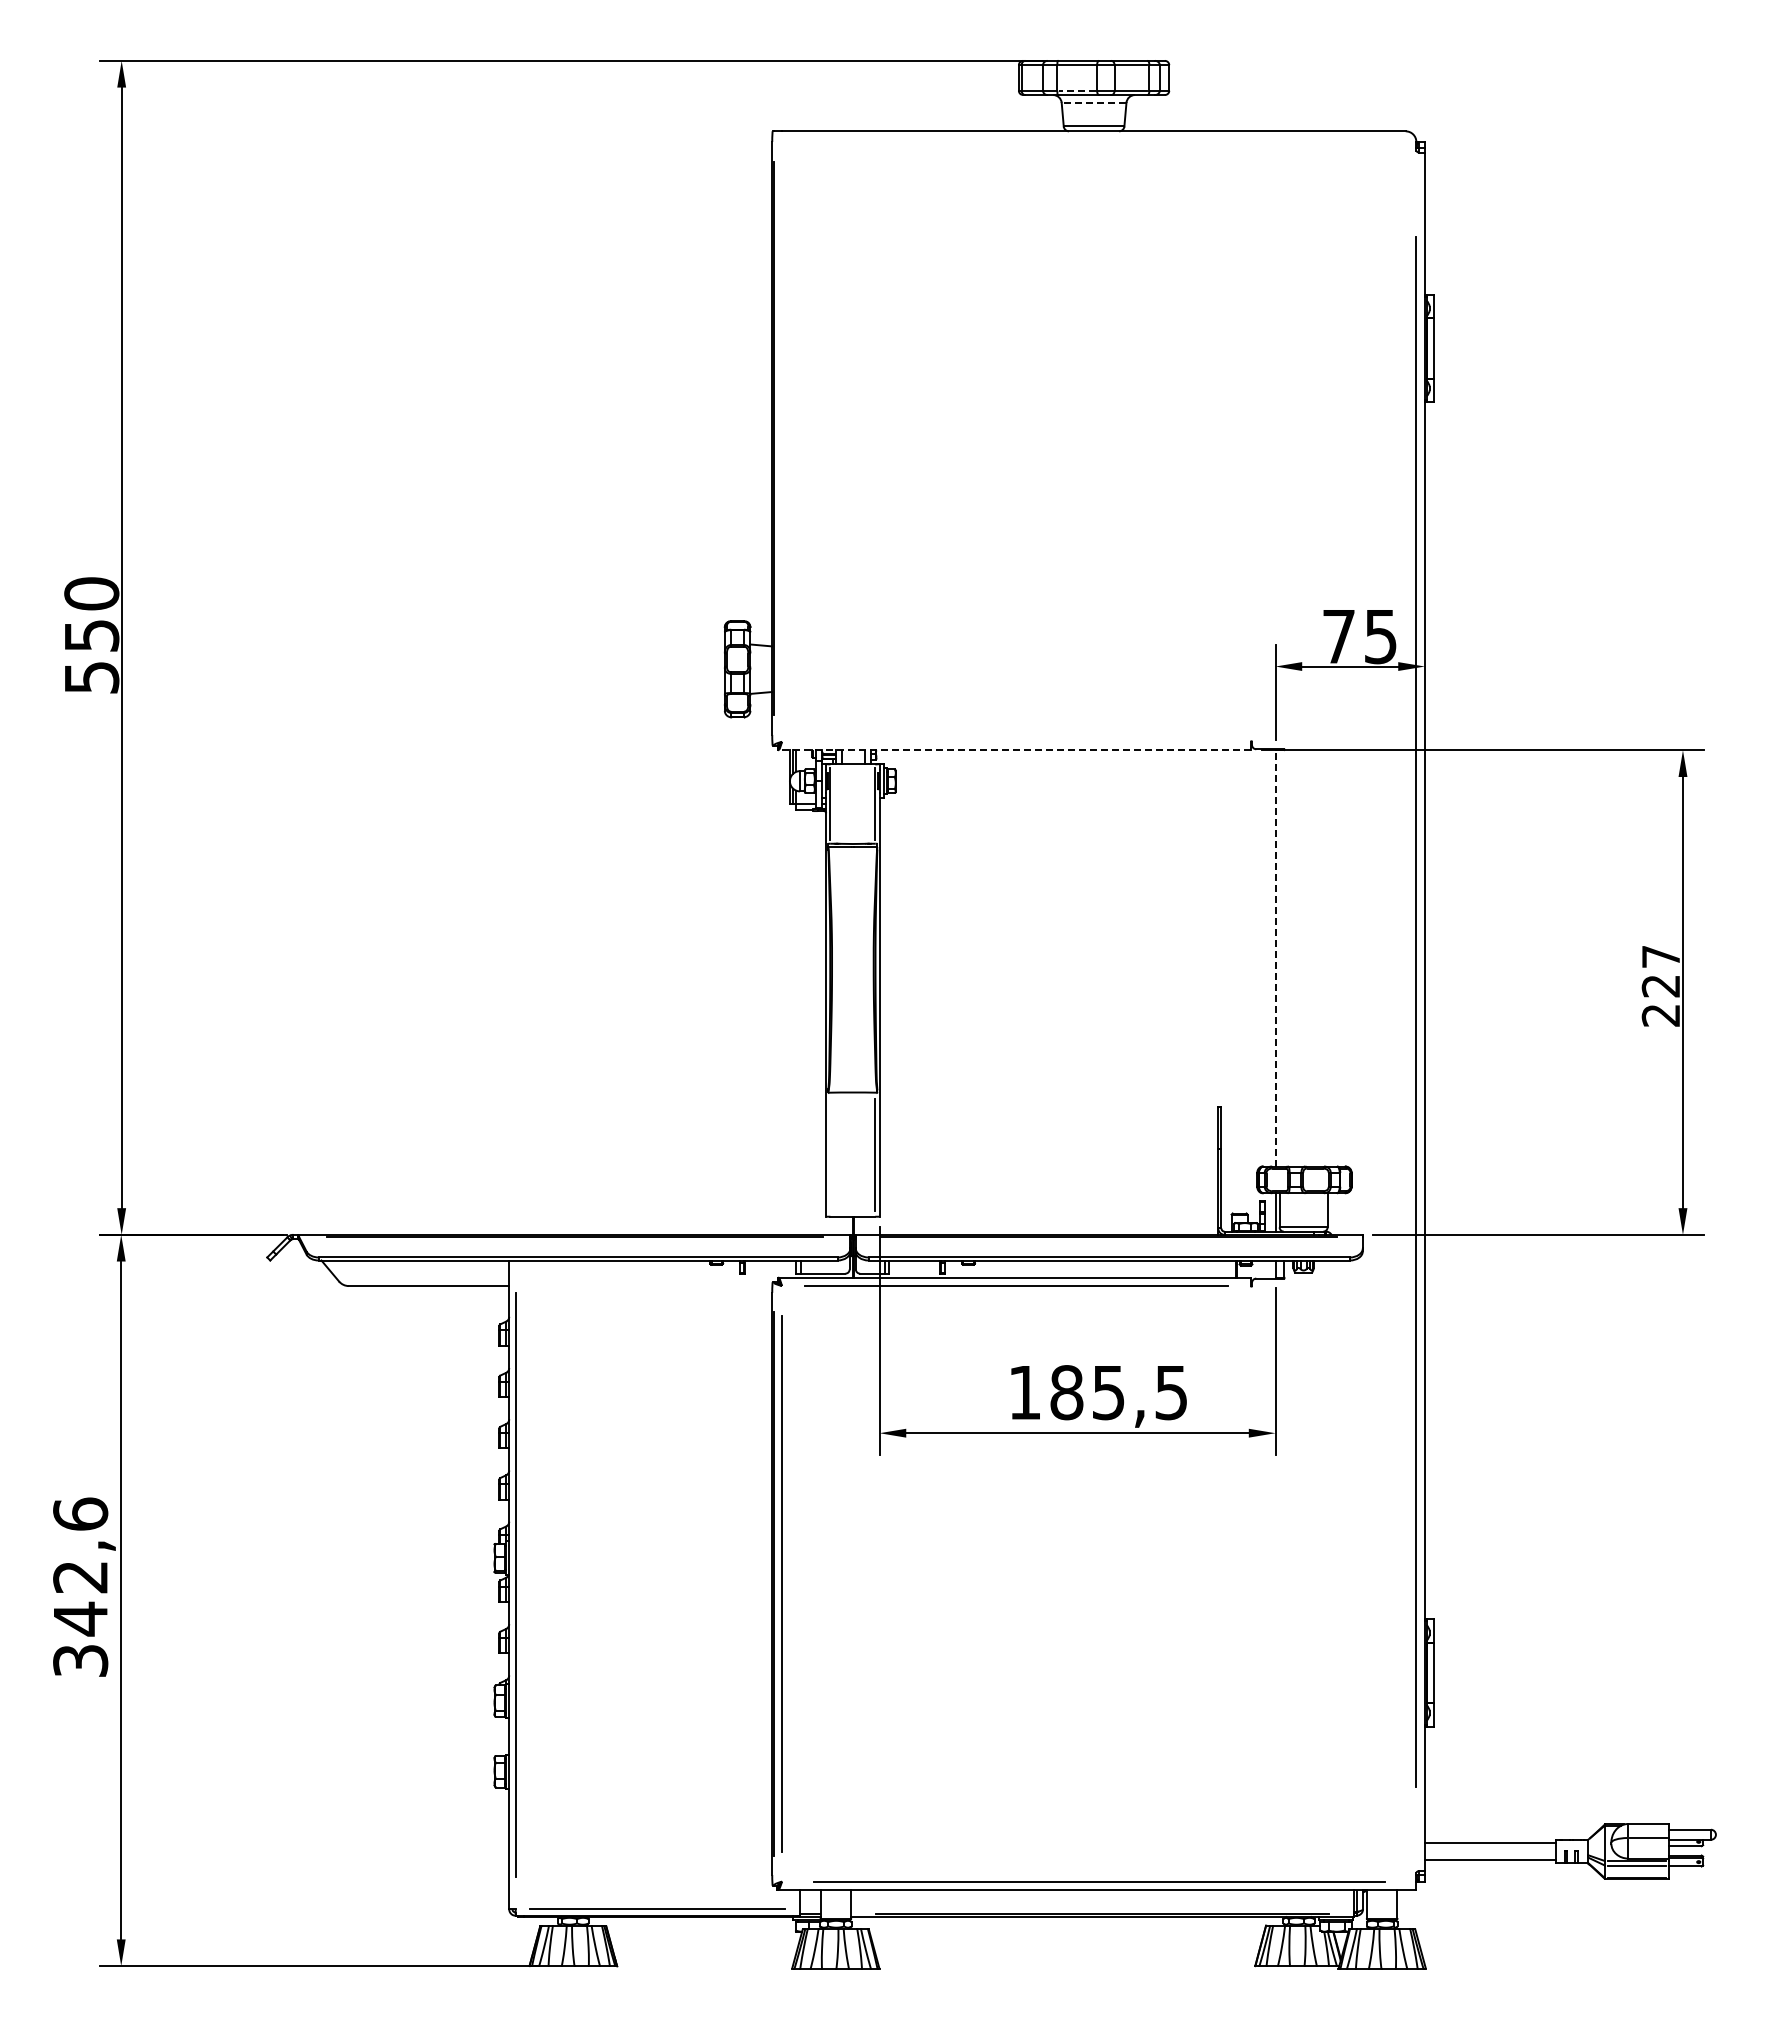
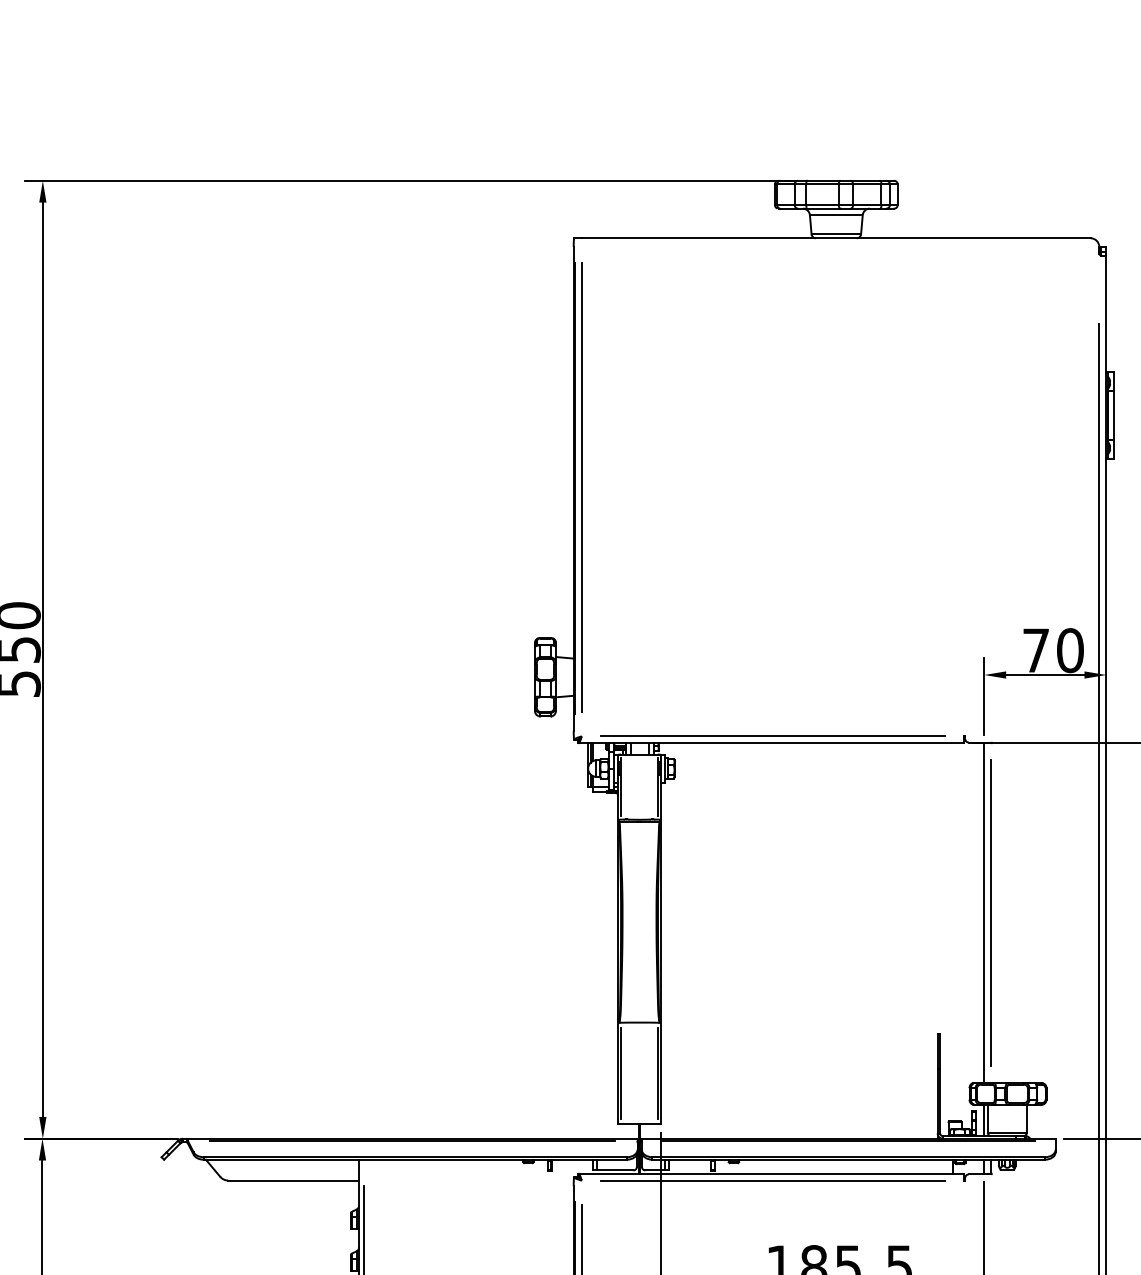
line: (1077, 90) -> (822, 204), dashed -> solid
line: (1093, 102) -> (835, 214), dashed -> solid
line: (782, 436) -> (582, 487), added
text: (1380, 636) -> (1070, 650), 75 -> 70
line: (1016, 741) -> (773, 736), added
line: (1014, 750) -> (771, 743), dashed -> solid
line: (1275, 957) -> (984, 912), dashed -> solid
line: (1284, 958) -> (991, 913), added
line: (830, 1154) -> (621, 1073), added

